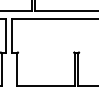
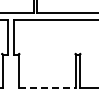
line: (46, 86) -> (47, 87), solid -> dashed

